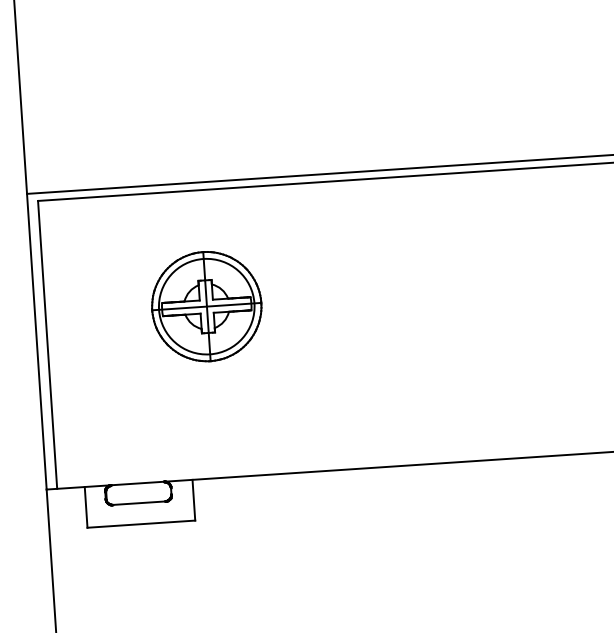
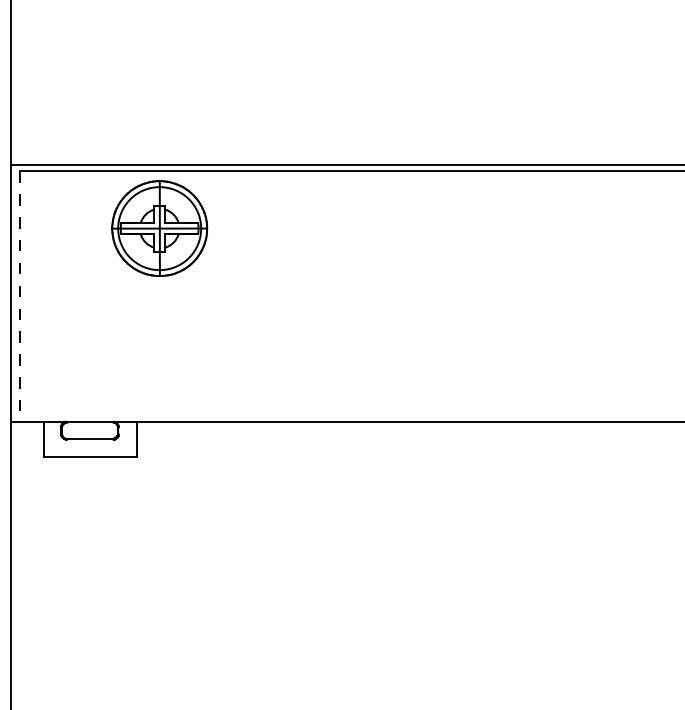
part: (206, 306) -> (159, 228), moved
line: (47, 345) -> (19, 297), solid -> dashed

